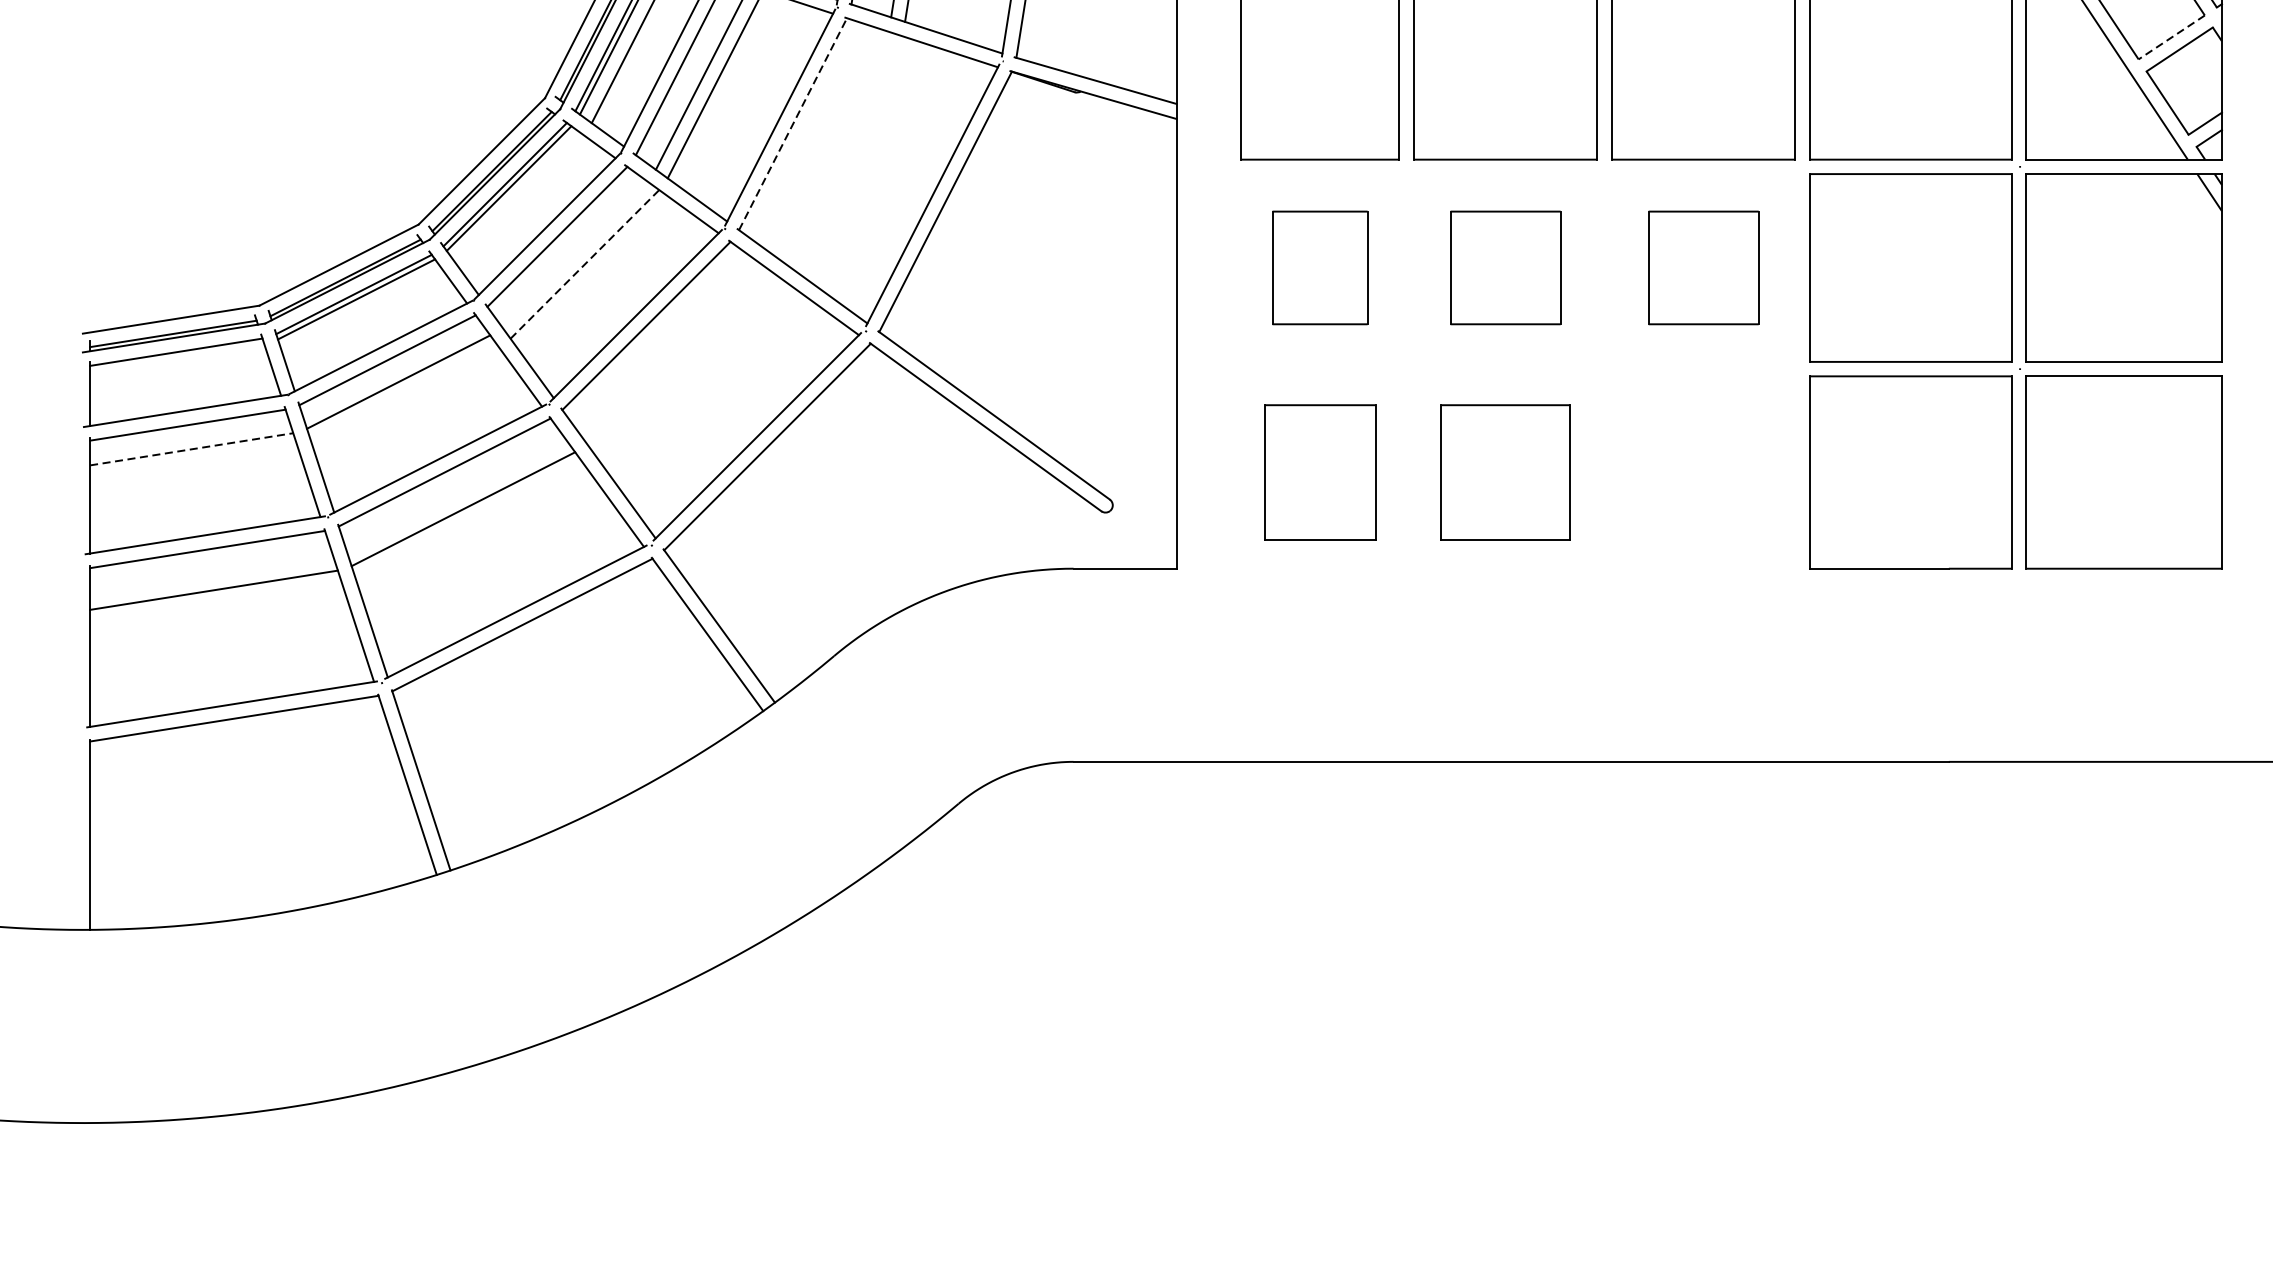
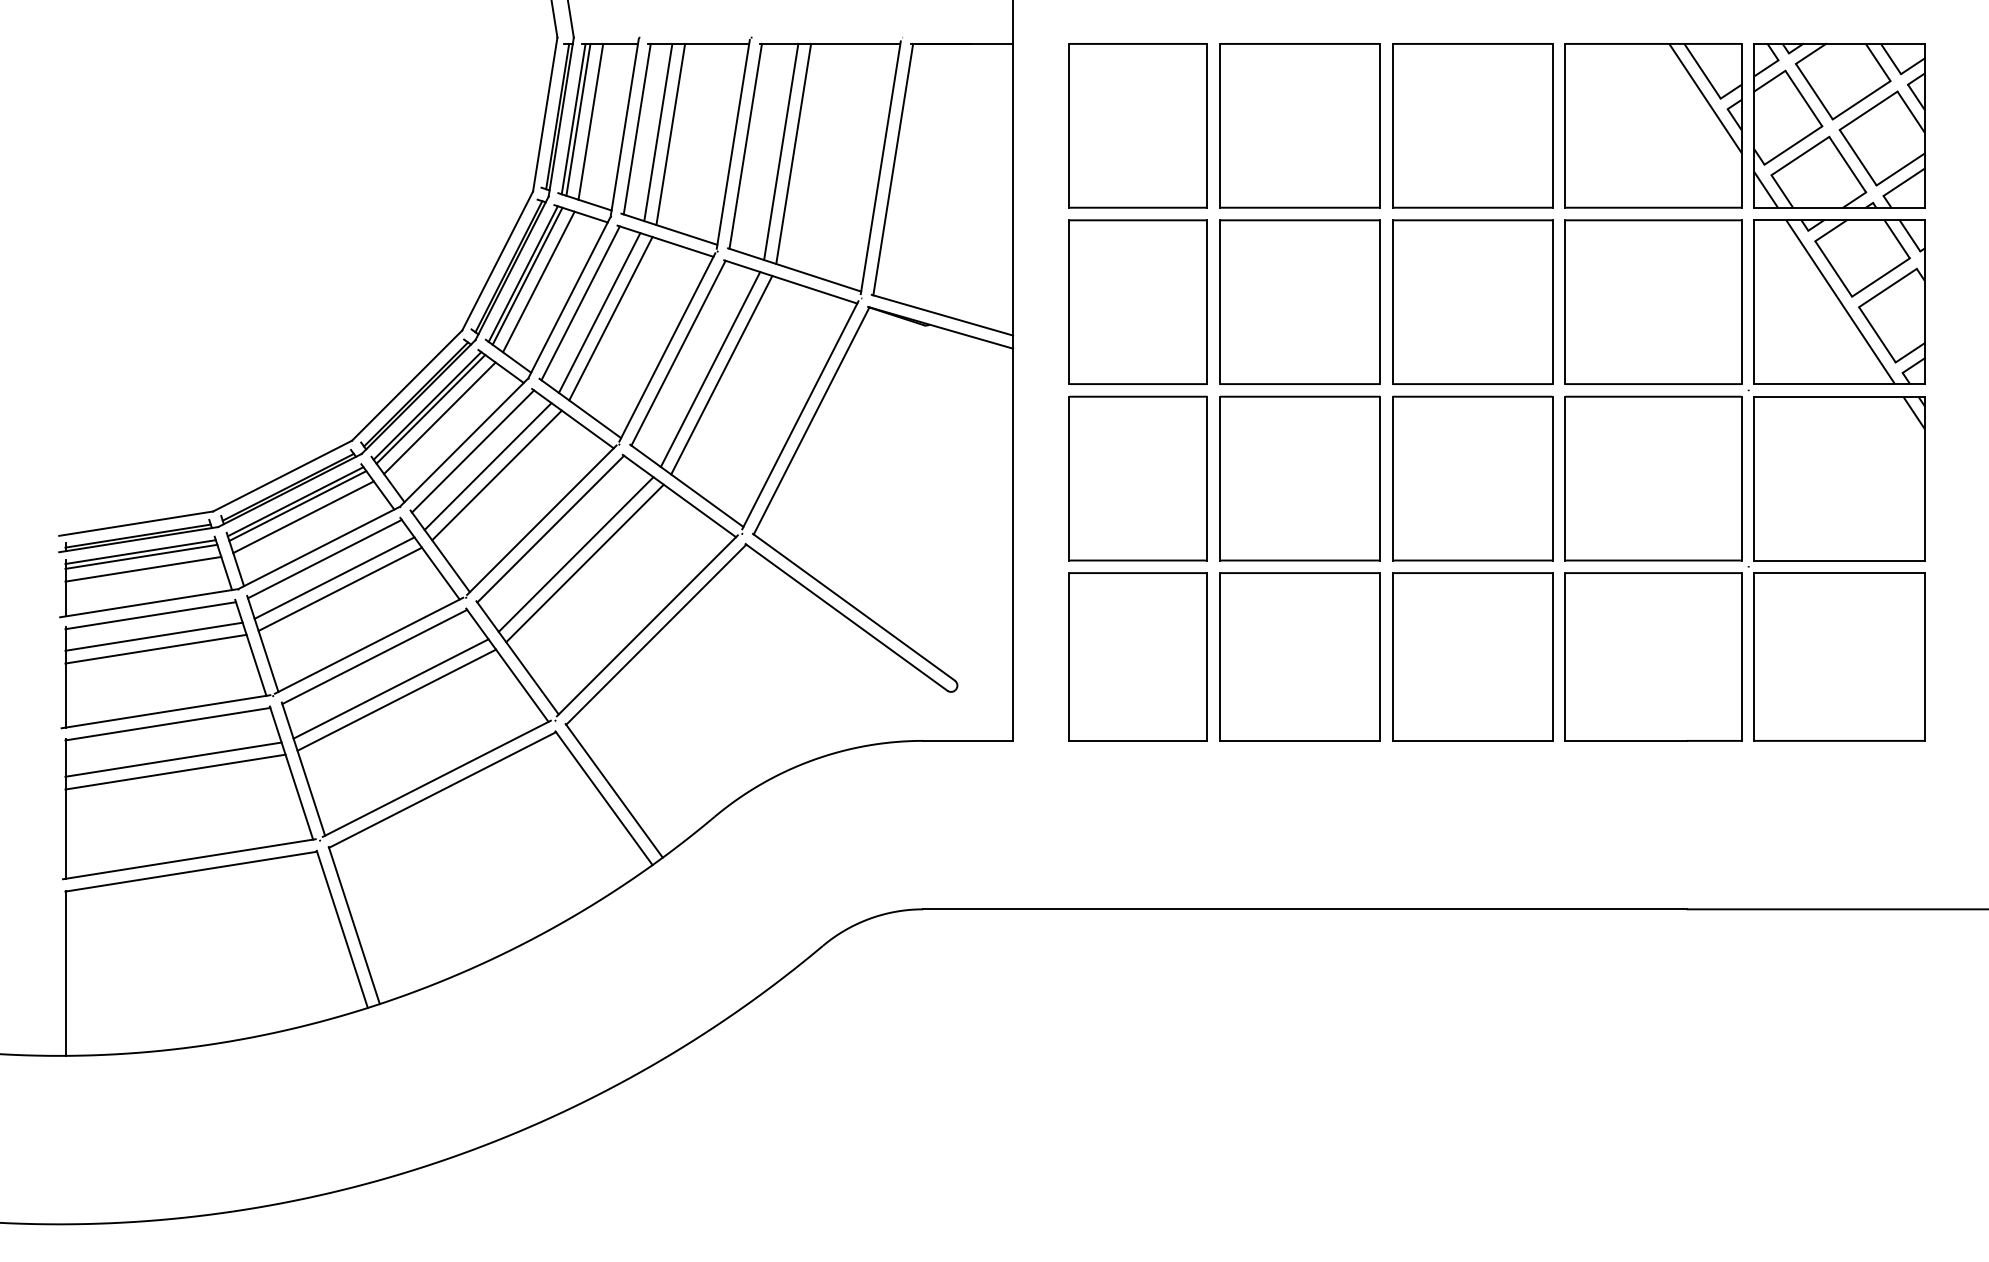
line: (2171, 37) -> (1880, 277), dashed -> solid
line: (792, 124) -> (678, 353), dashed -> solid
line: (829, 142) -> (710, 369), added
line: (842, 148) -> (721, 374), added
line: (518, 199) -> (439, 418), added
line: (573, 254) -> (487, 466), added
line: (585, 264) -> (497, 475), dashed -> solid
part: (1319, 267) -> (1137, 478), size x1.67
part: (1505, 267) -> (1299, 478), size x1.67
part: (1703, 267) -> (1472, 478), size x1.67
line: (363, 312) -> (303, 517), added
line: (674, 355) -> (575, 554), added
line: (177, 357) -> (141, 556), added
line: (685, 365) -> (584, 563), added
line: (179, 371) -> (143, 568), added
line: (405, 393) -> (340, 588), added
line: (192, 449) -> (154, 636), dashed -> solid
line: (193, 462) -> (155, 648), added
part: (1319, 471) -> (1137, 656), size x1.43
part: (1505, 471) -> (1299, 656), size x1.43
part: (1703, 471) -> (1472, 656), added
line: (469, 521) -> (396, 699), added
line: (216, 603) -> (175, 771), added

